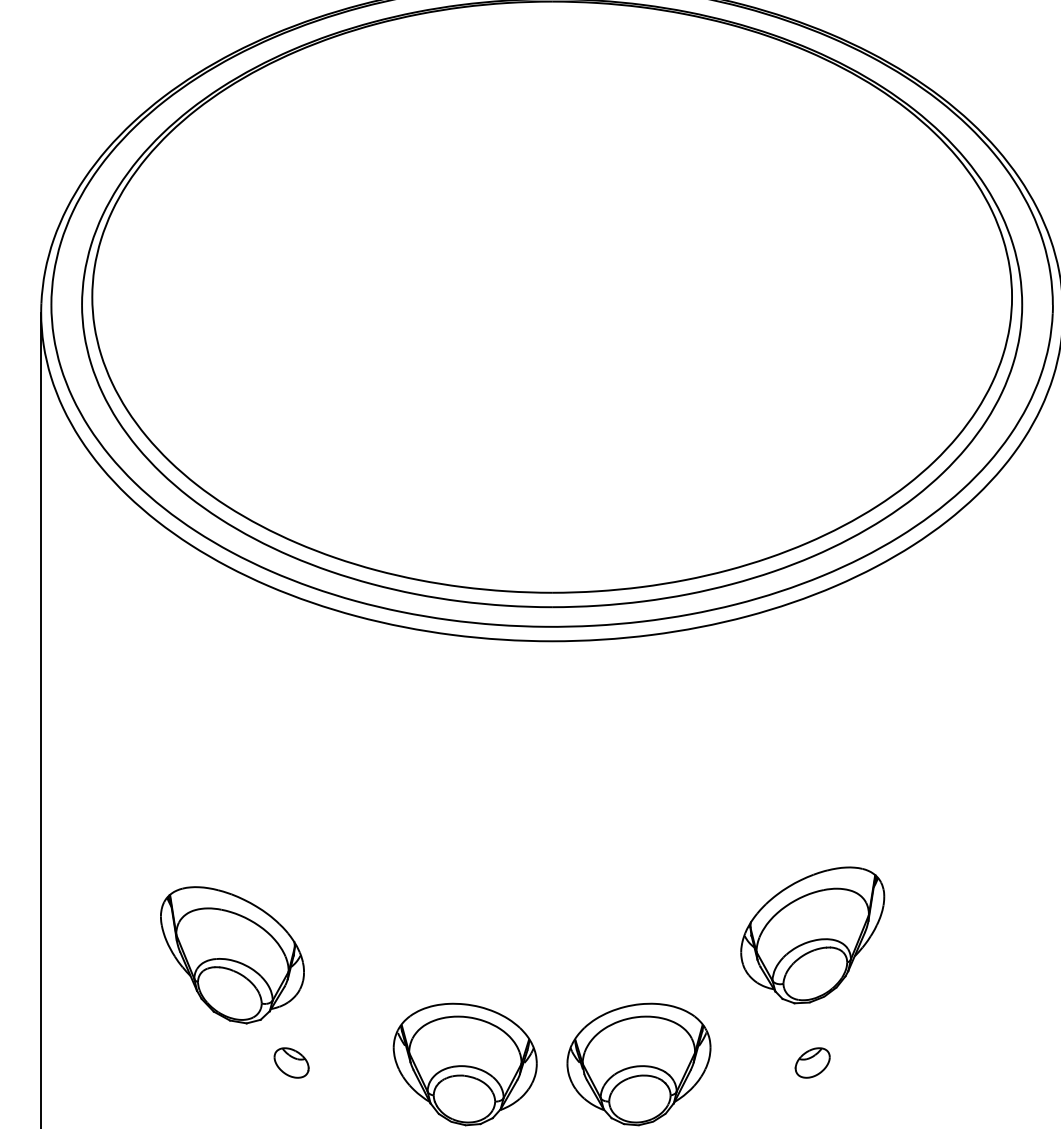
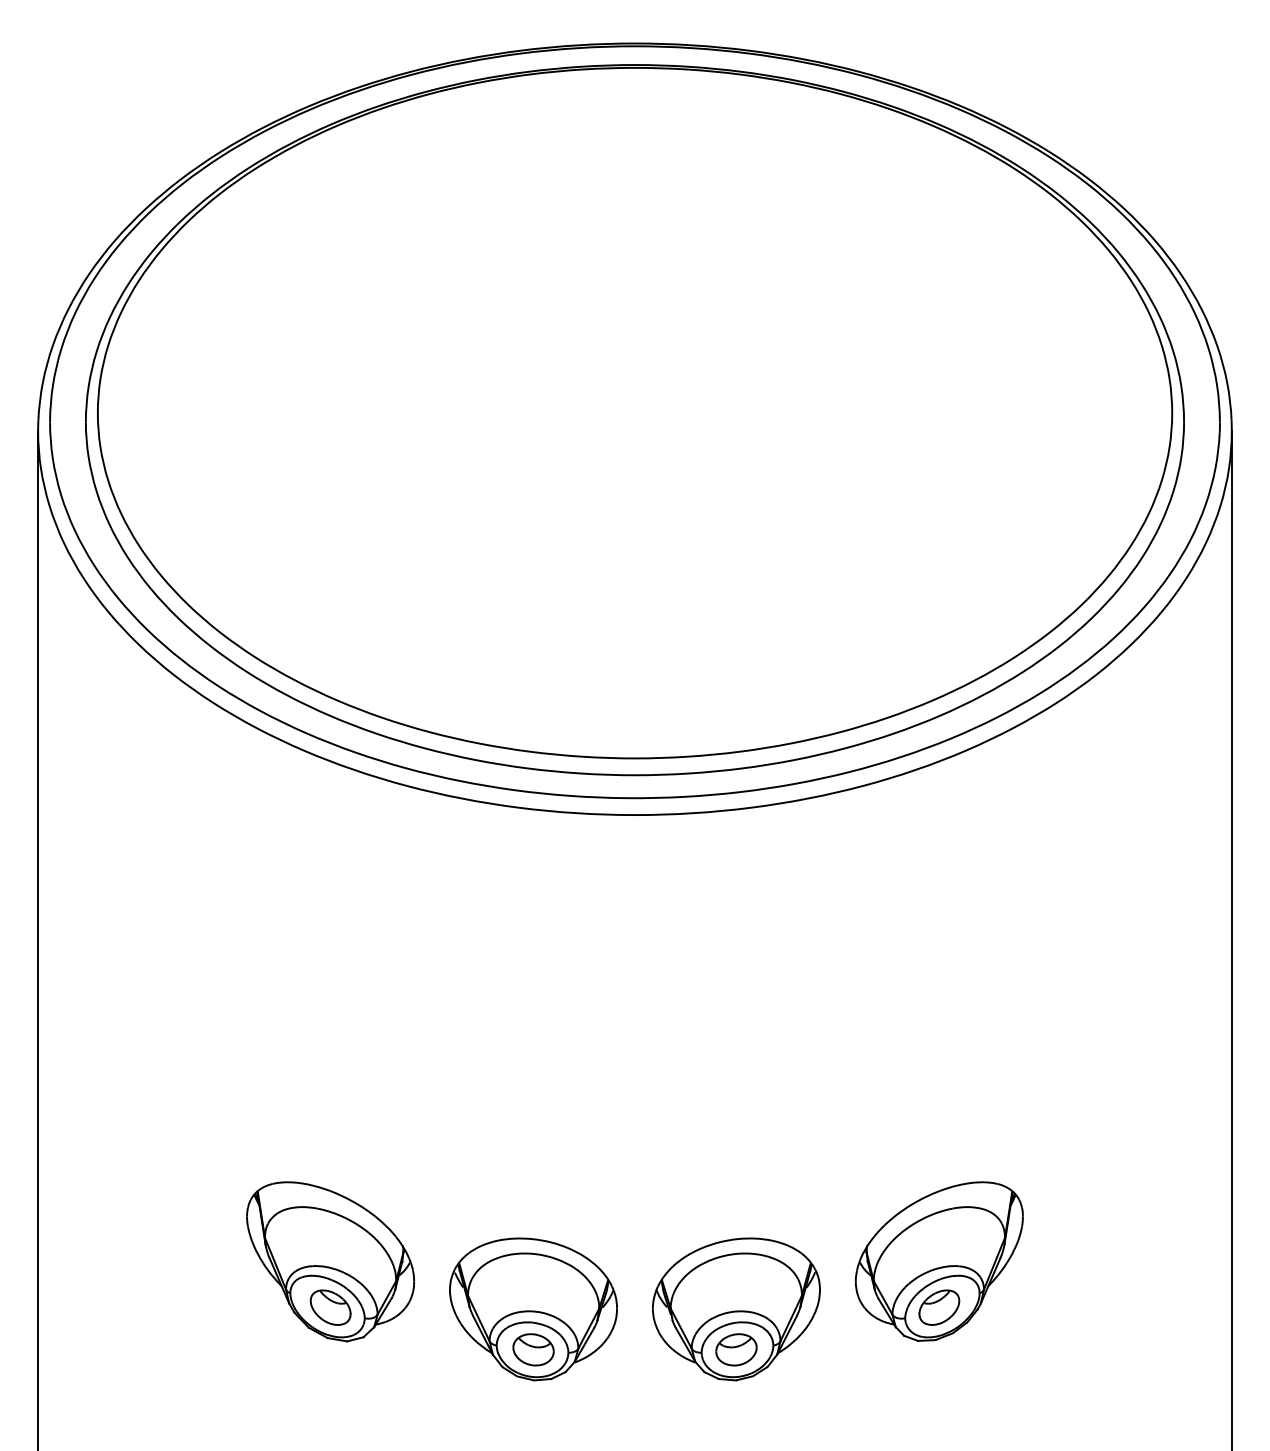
part: (811, 935) -> (938, 1261), moved
part: (232, 954) -> (330, 1261), moved
part: (465, 1098) -> (533, 1349), added
part: (639, 1098) -> (736, 1349), added

